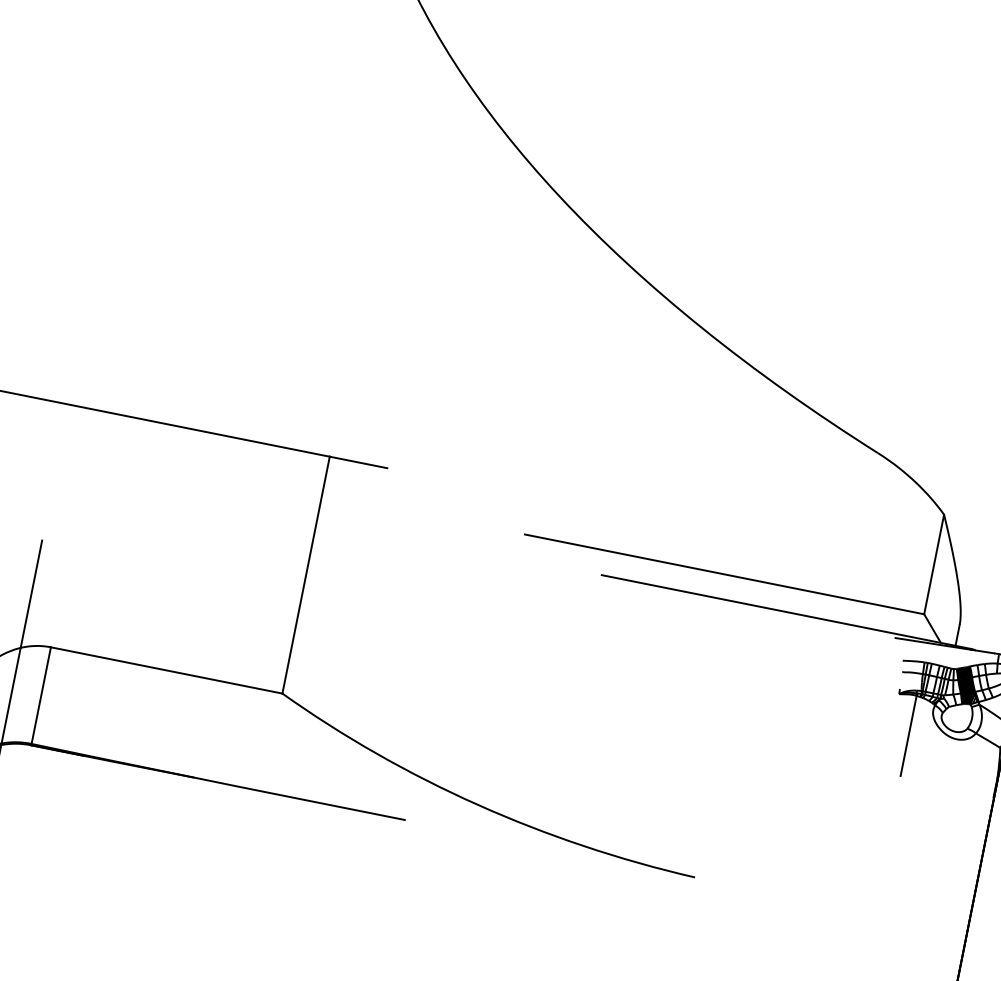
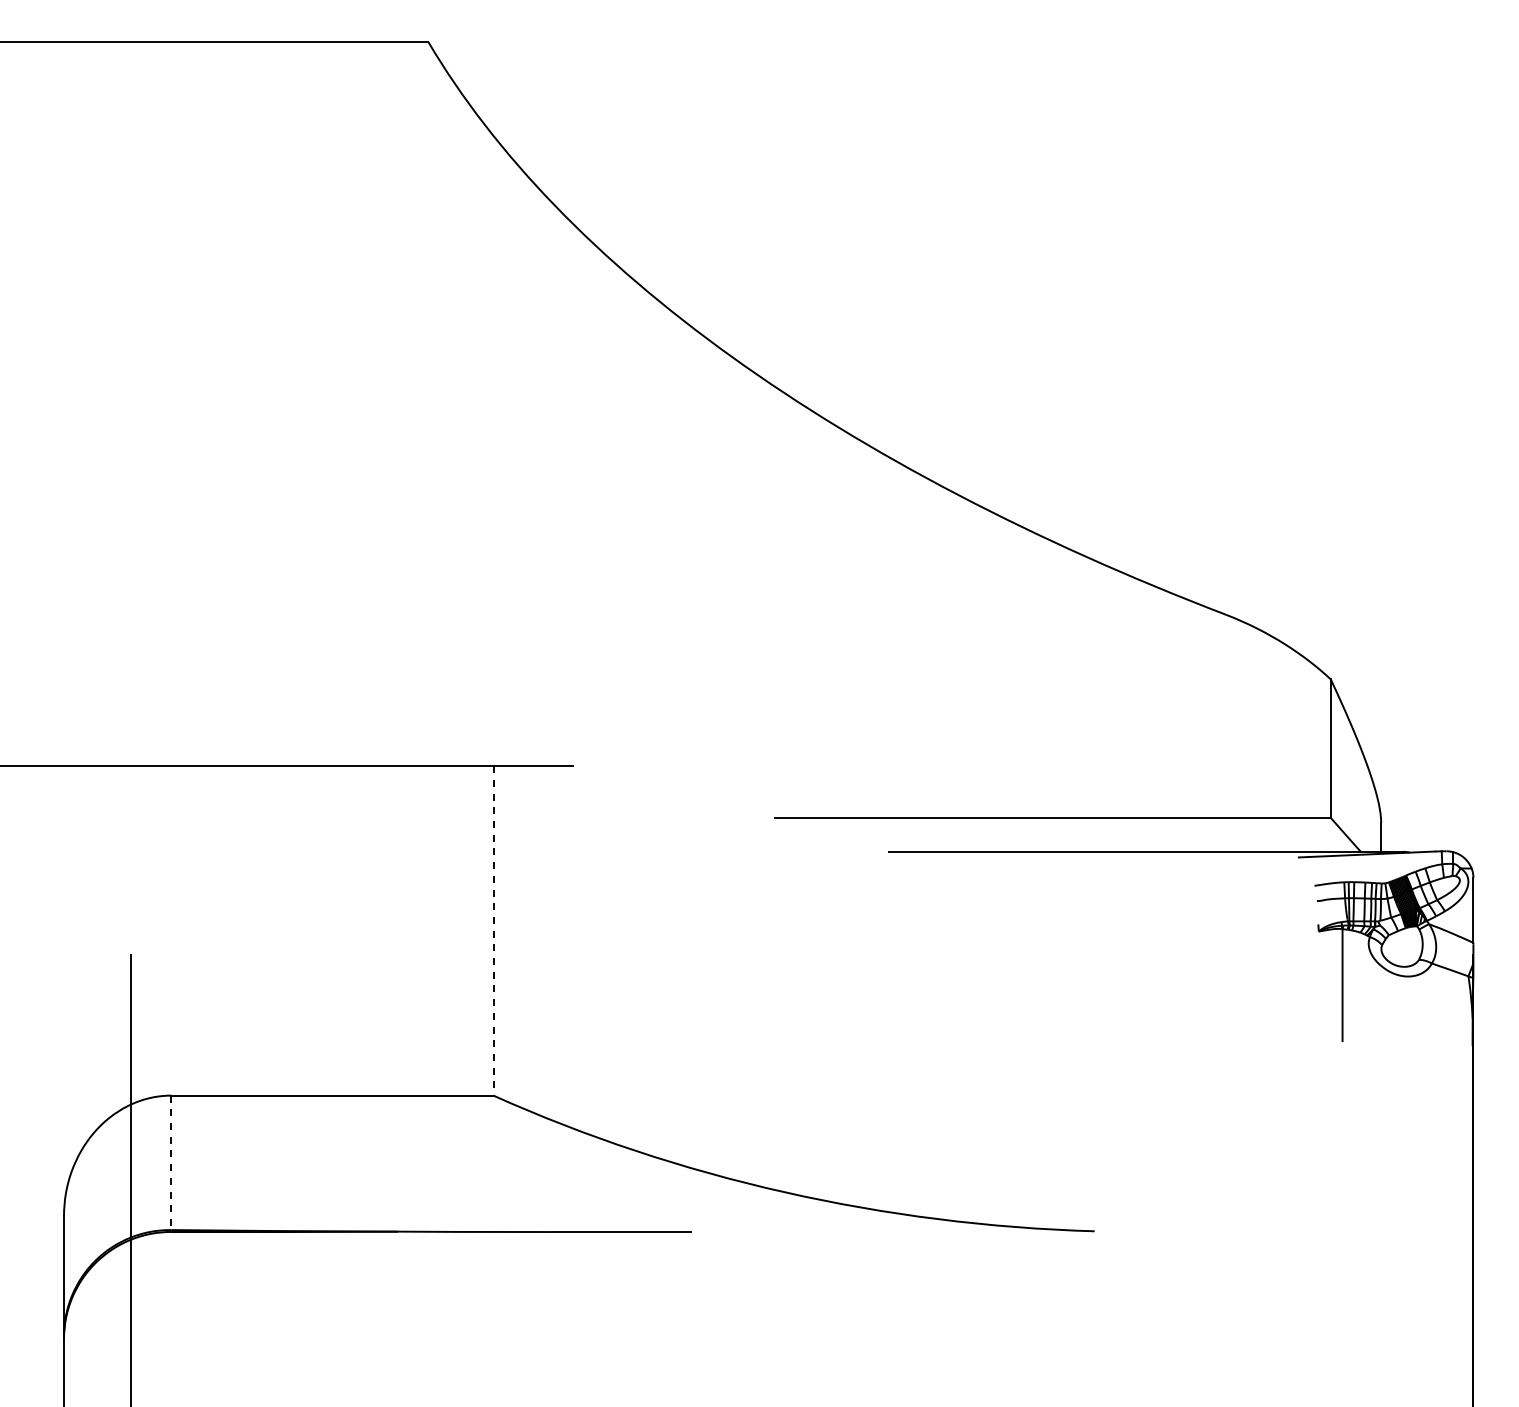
line: (306, 574) -> (493, 930), solid -> dashed
line: (41, 696) -> (171, 1163), solid -> dashed

